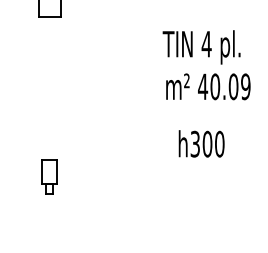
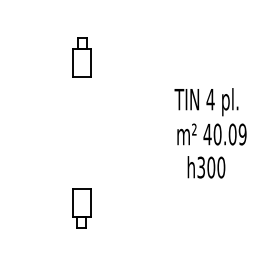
text: (201, 144) -> (206, 167), moved
part: (49, 177) -> (81, 208), size x1.43

